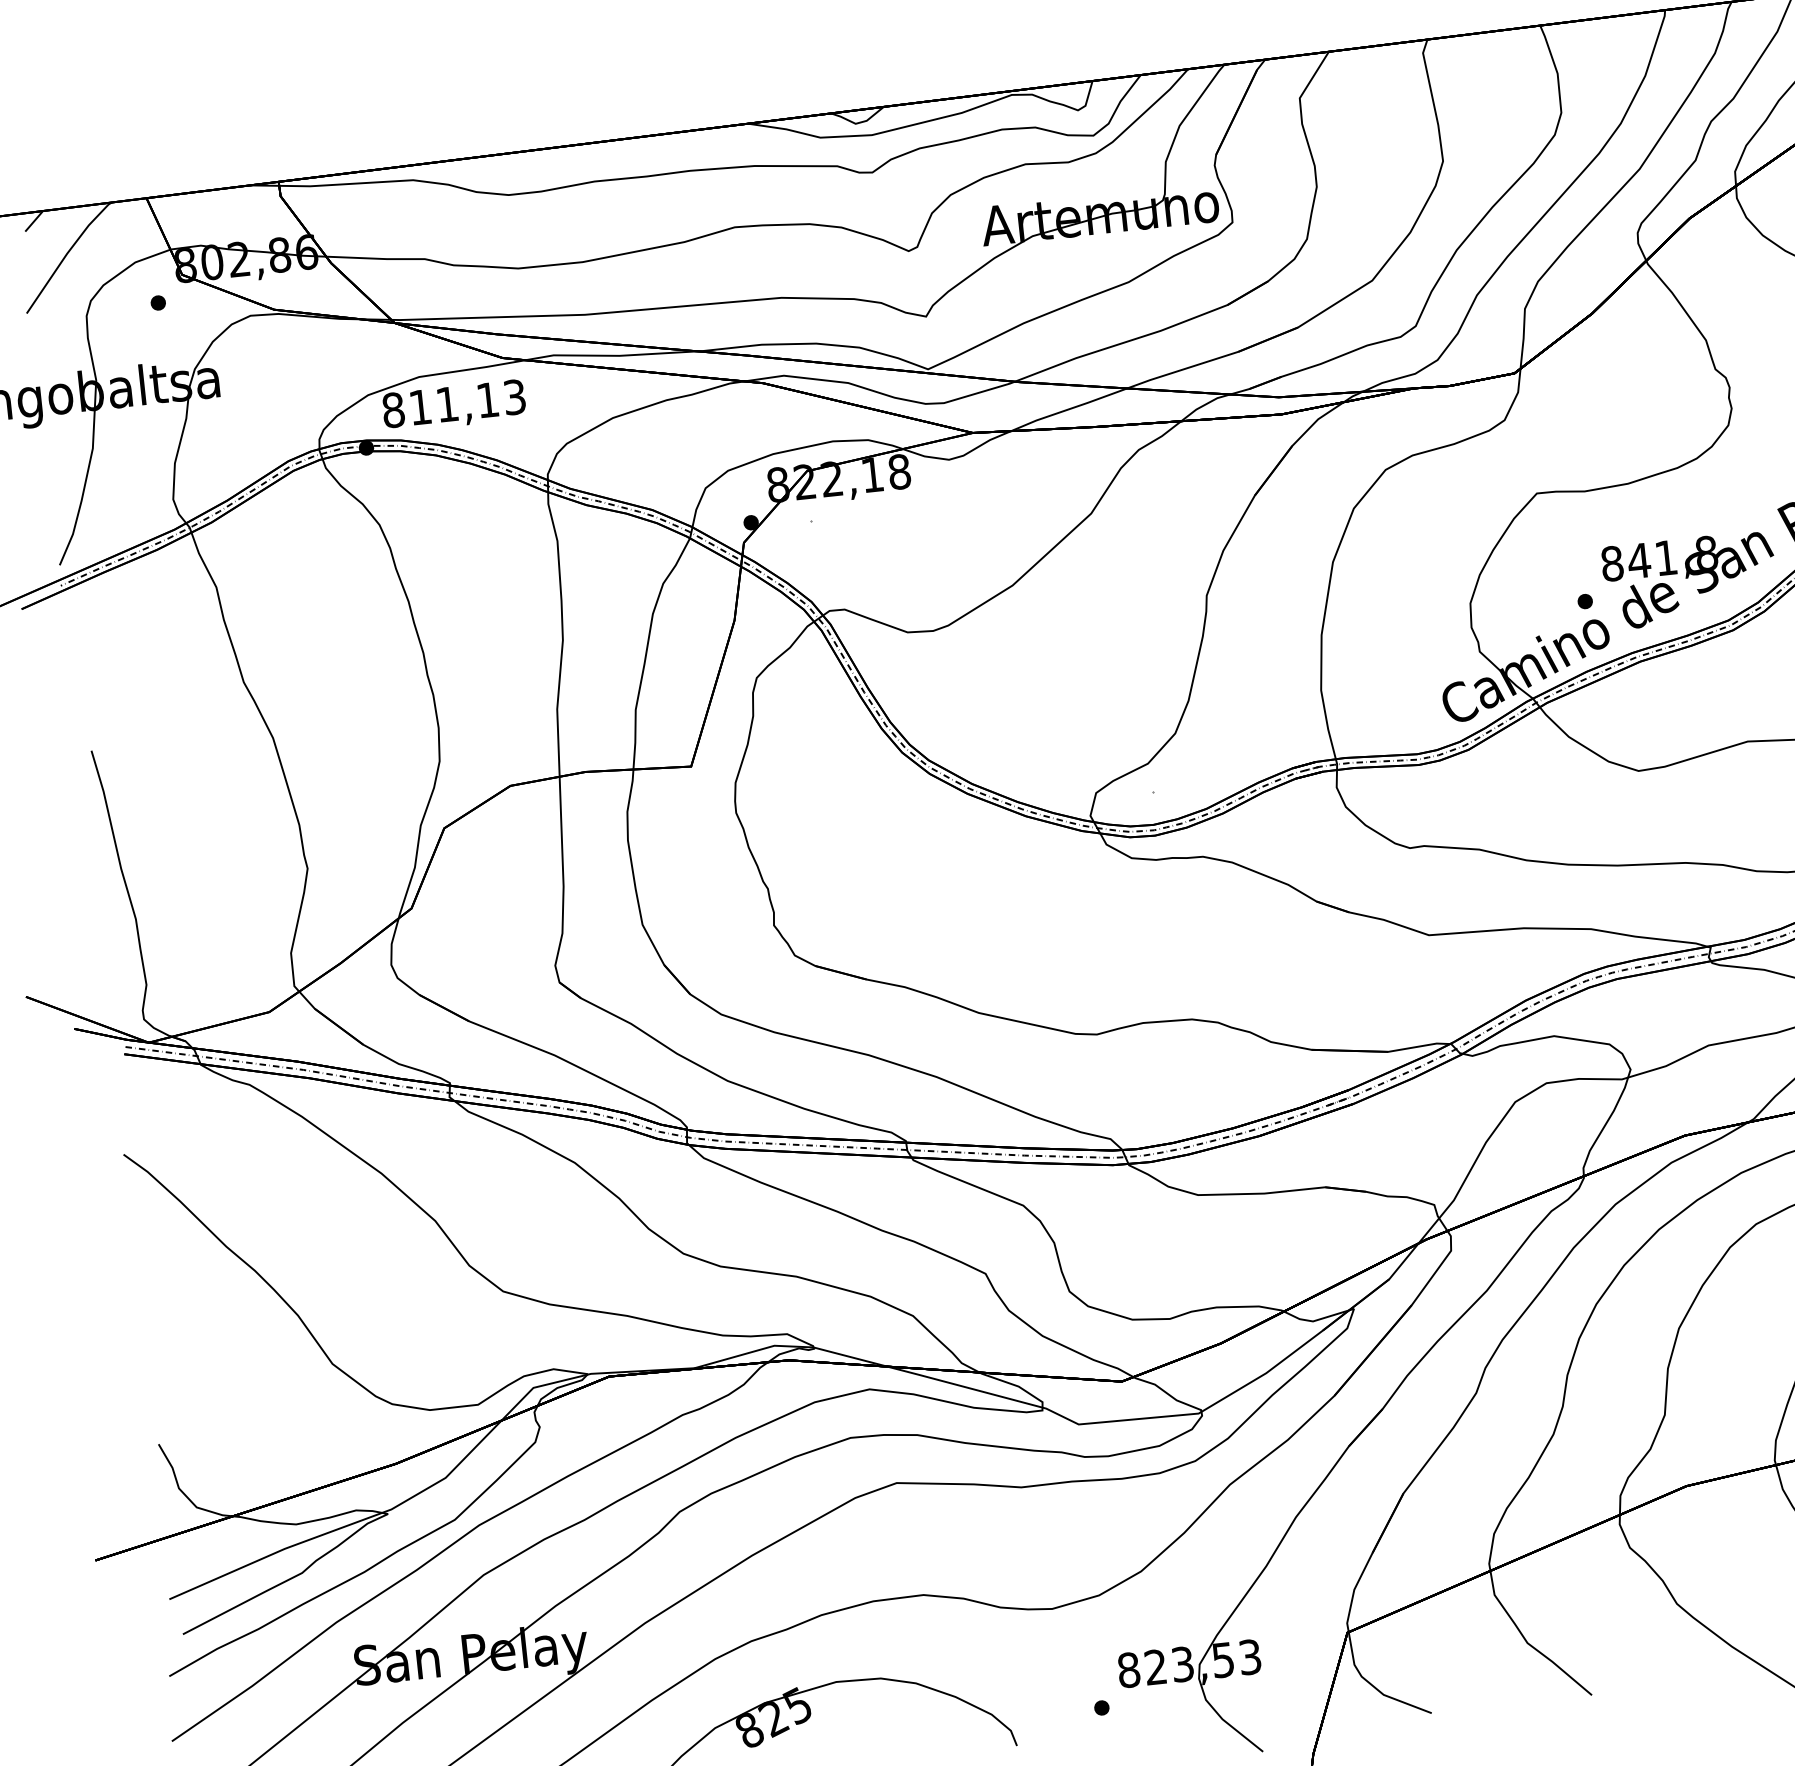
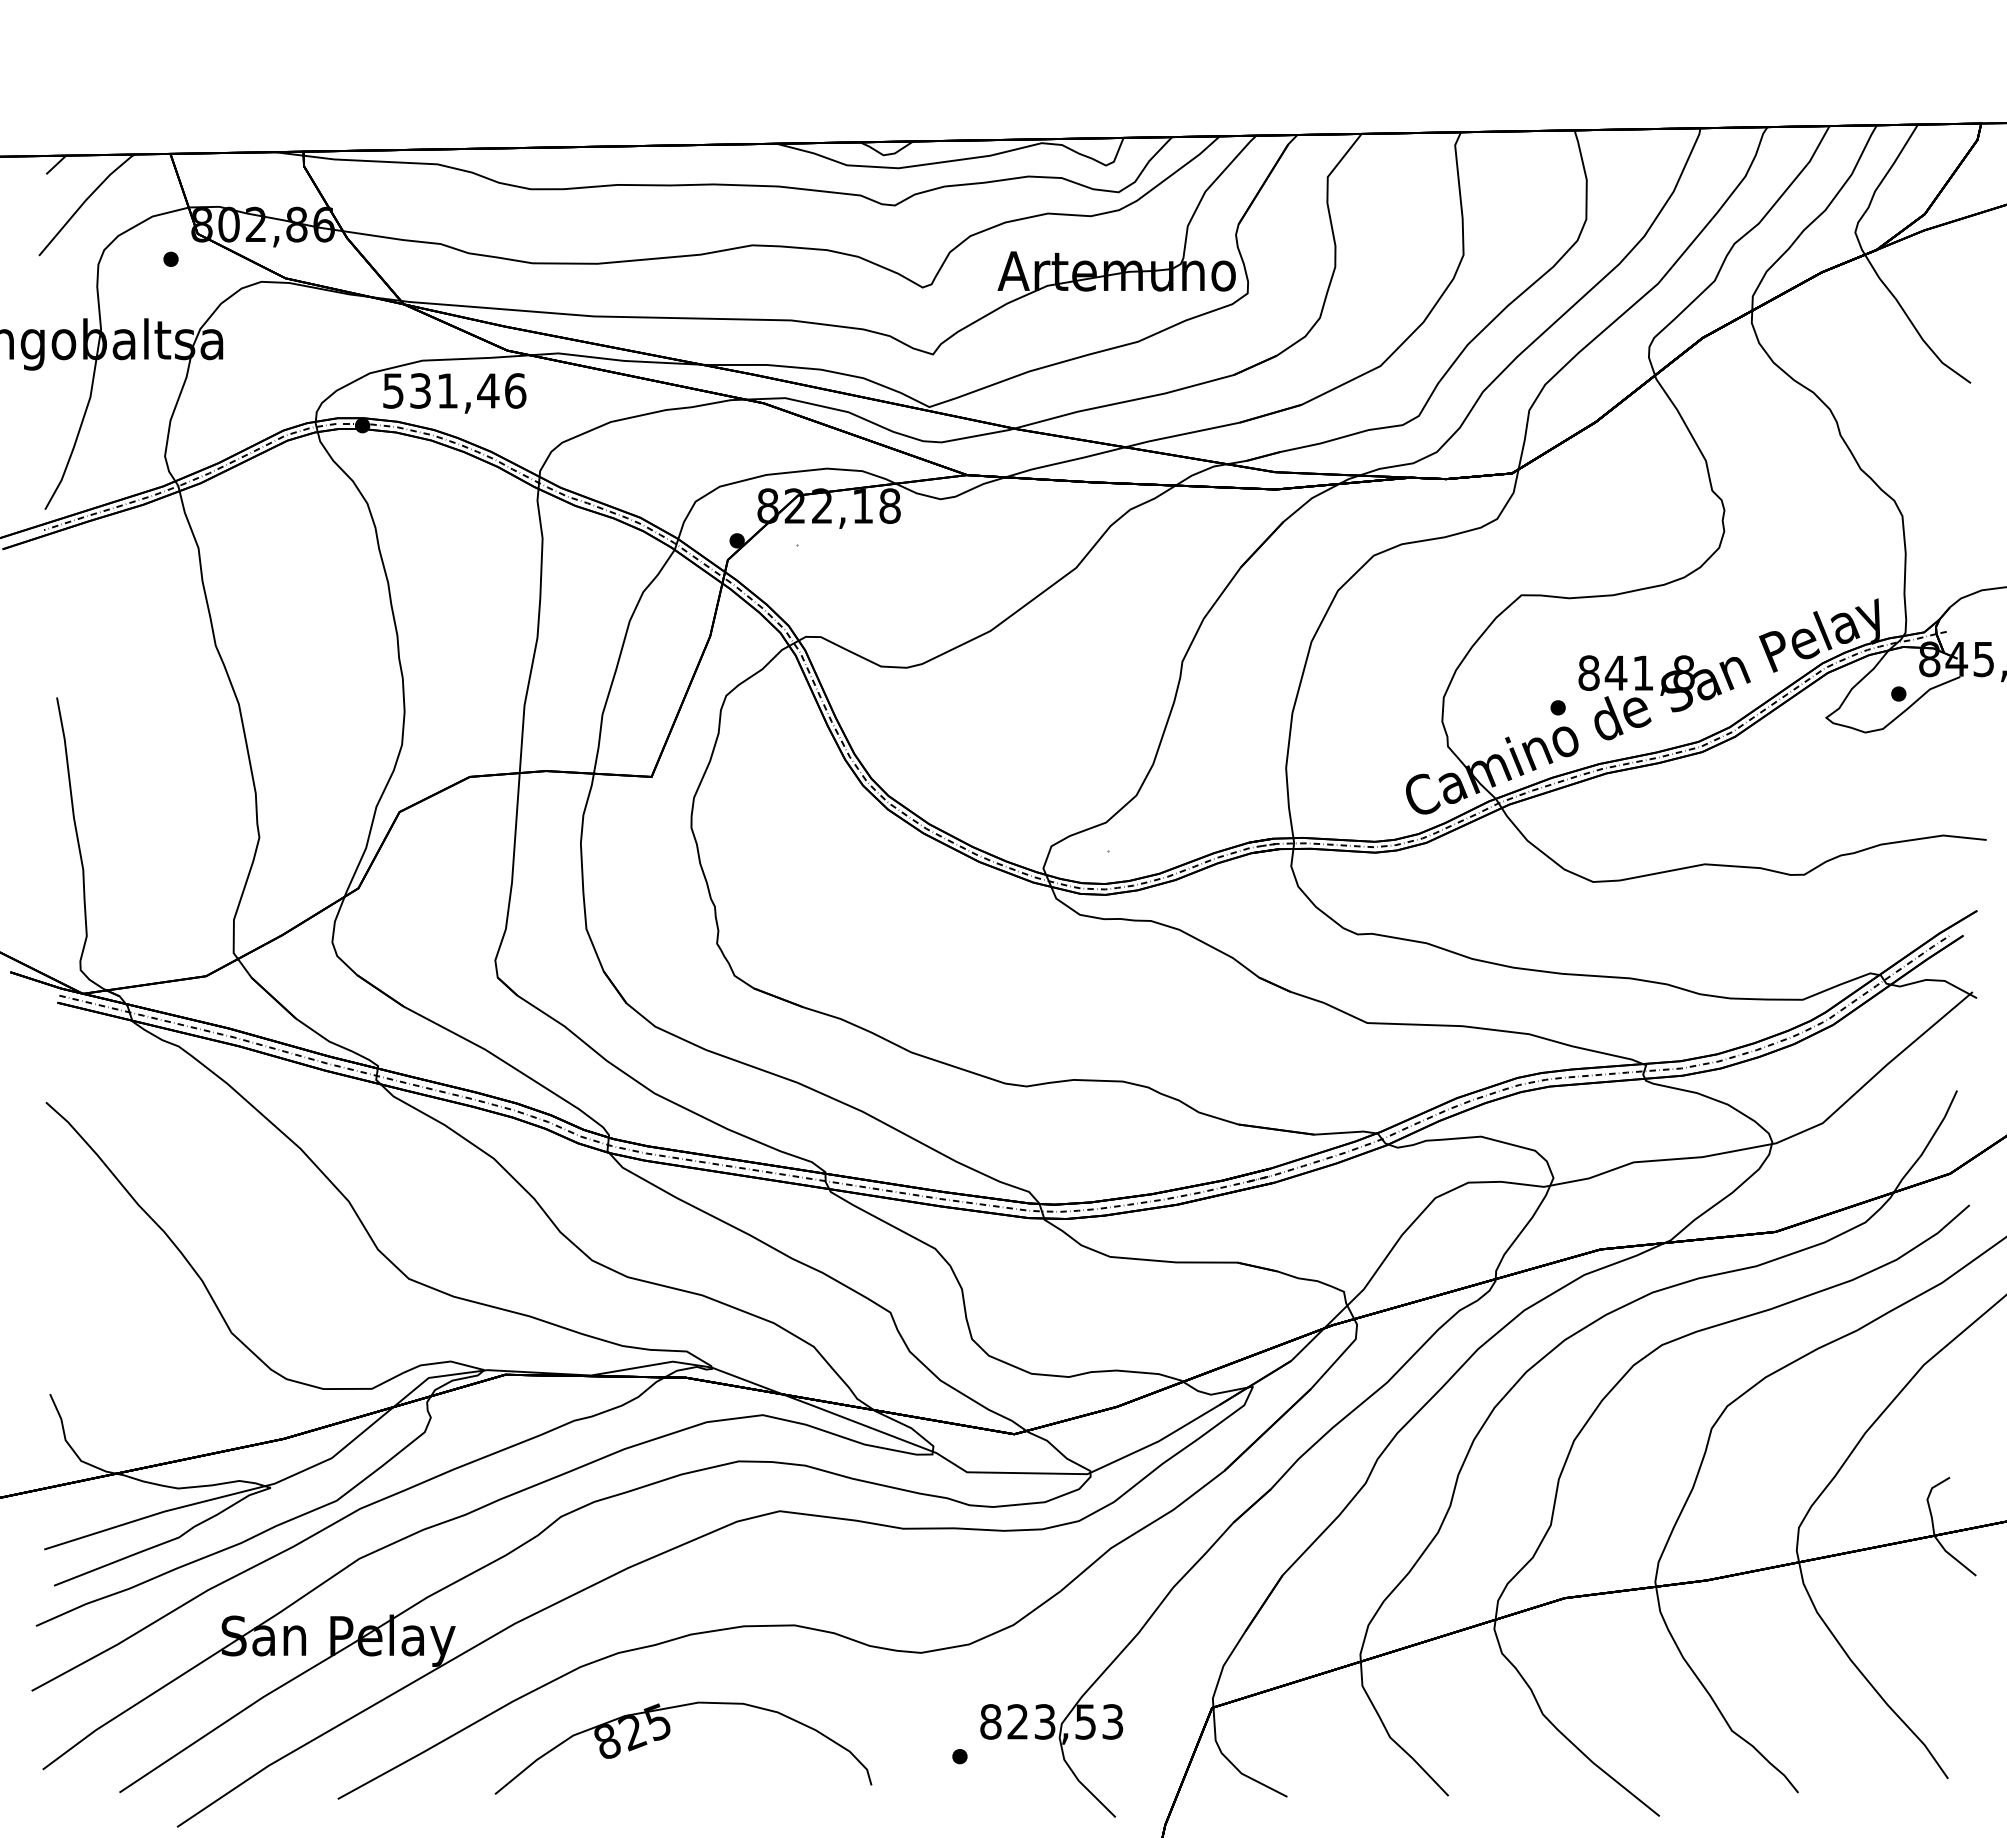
text: (454, 403) -> (454, 390), 811,13 -> 531,46

